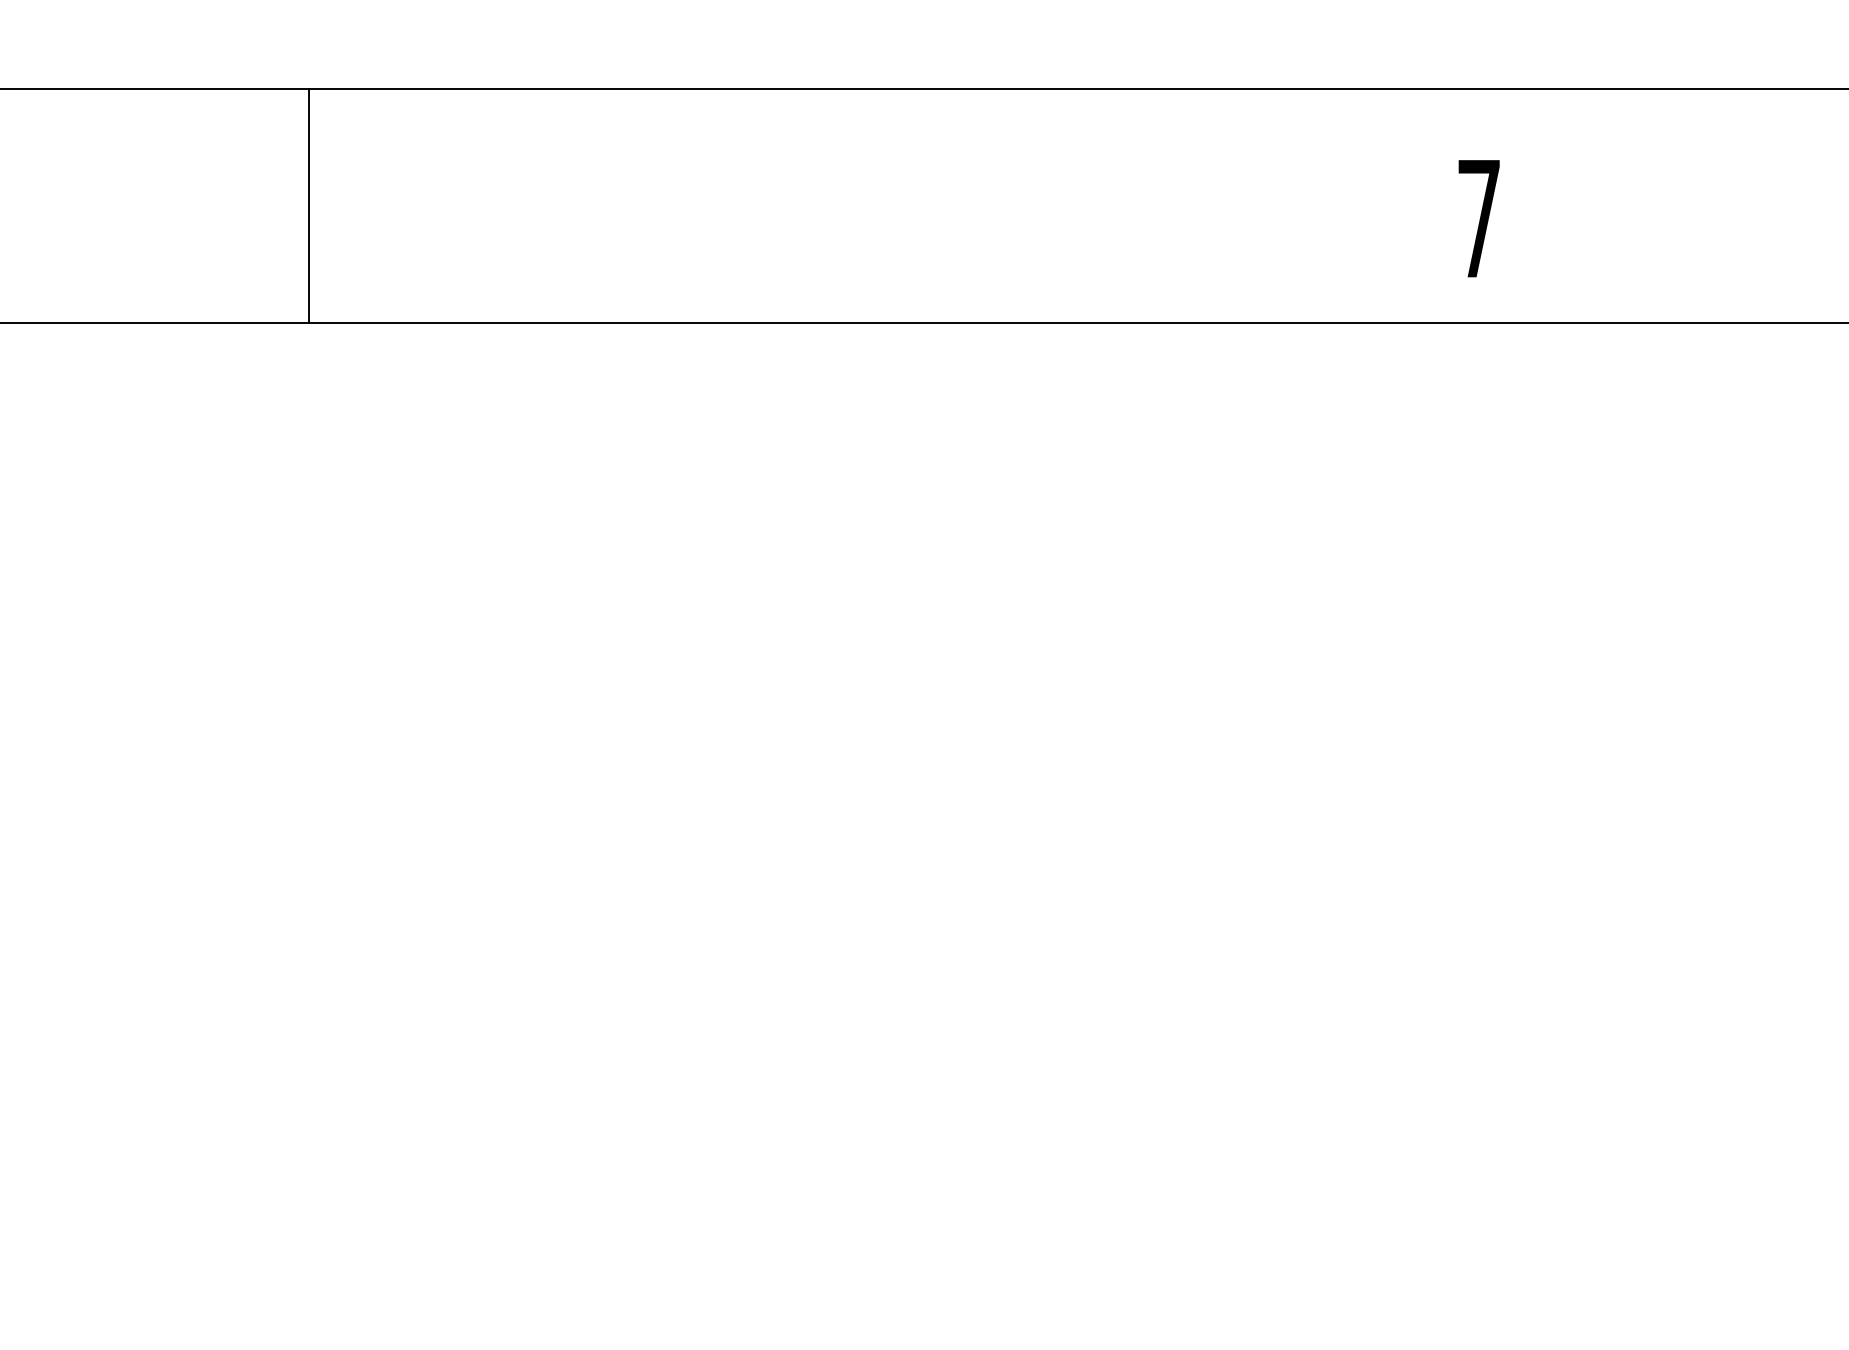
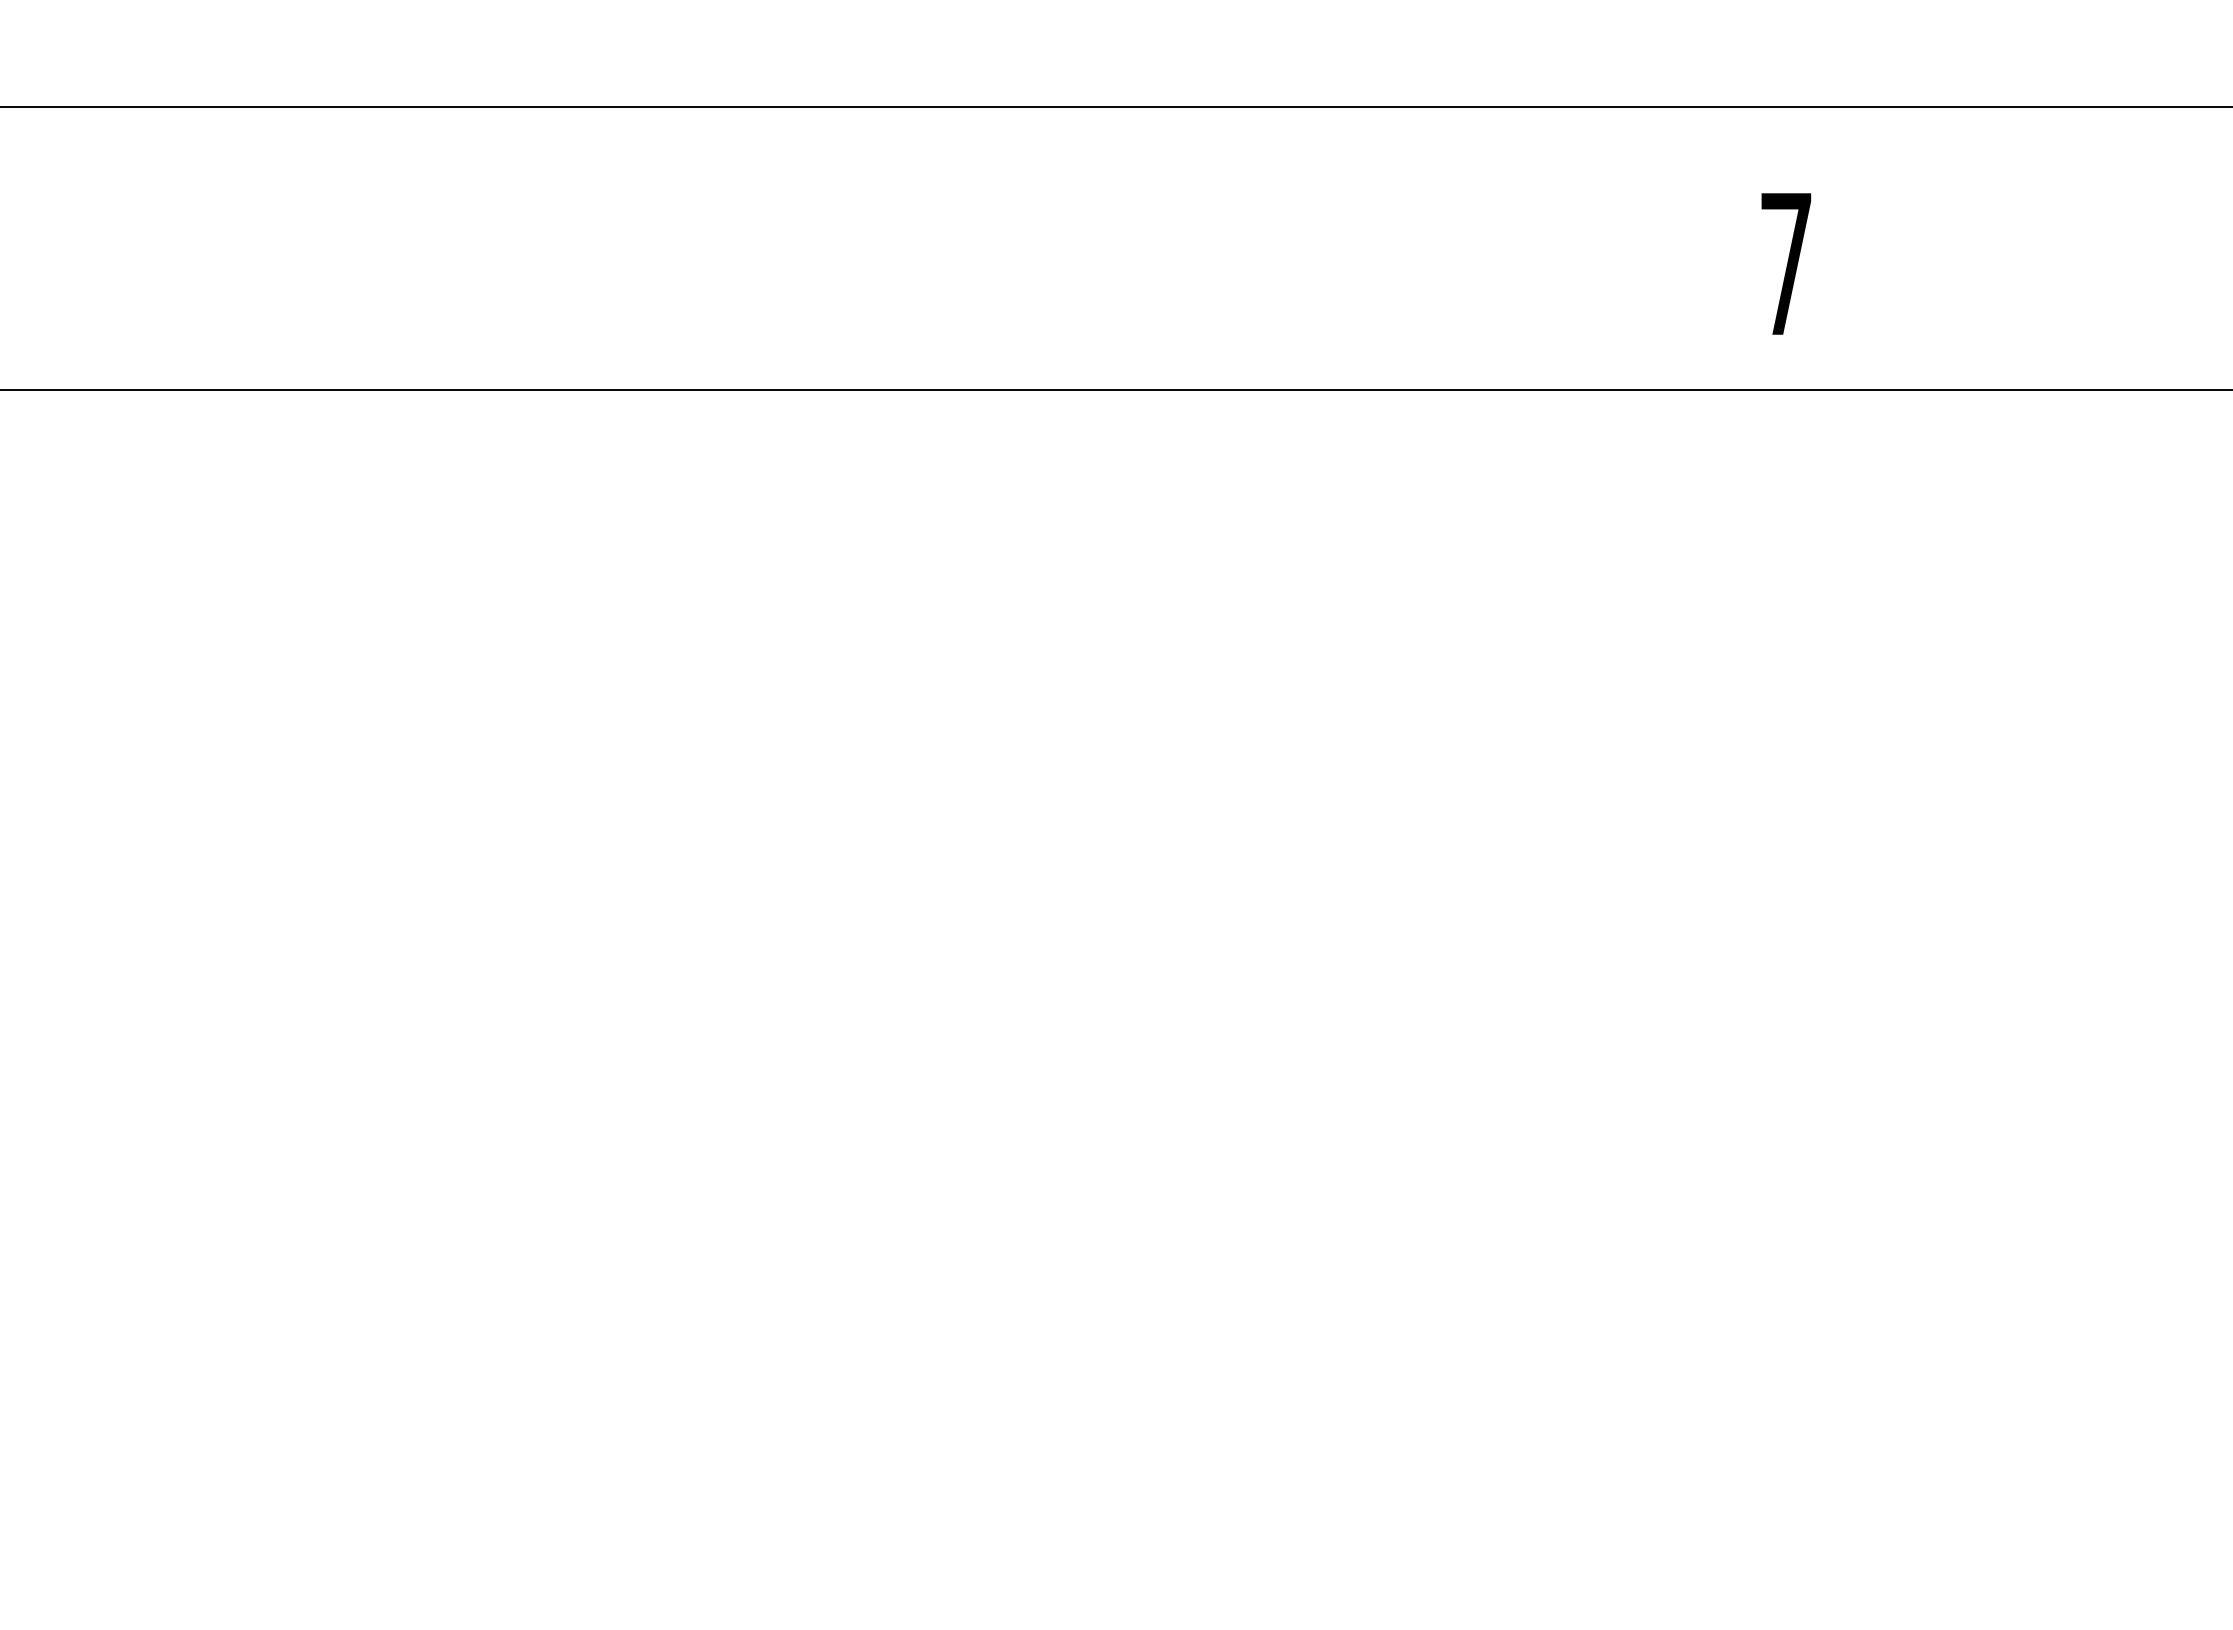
line: (309, 205) -> (373, 247), removed

